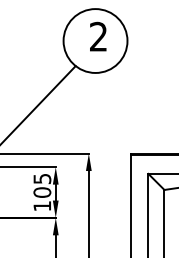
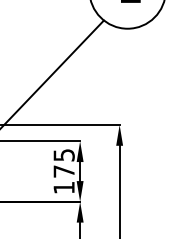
text: (42, 192) -> (64, 171), 105 -> 175

